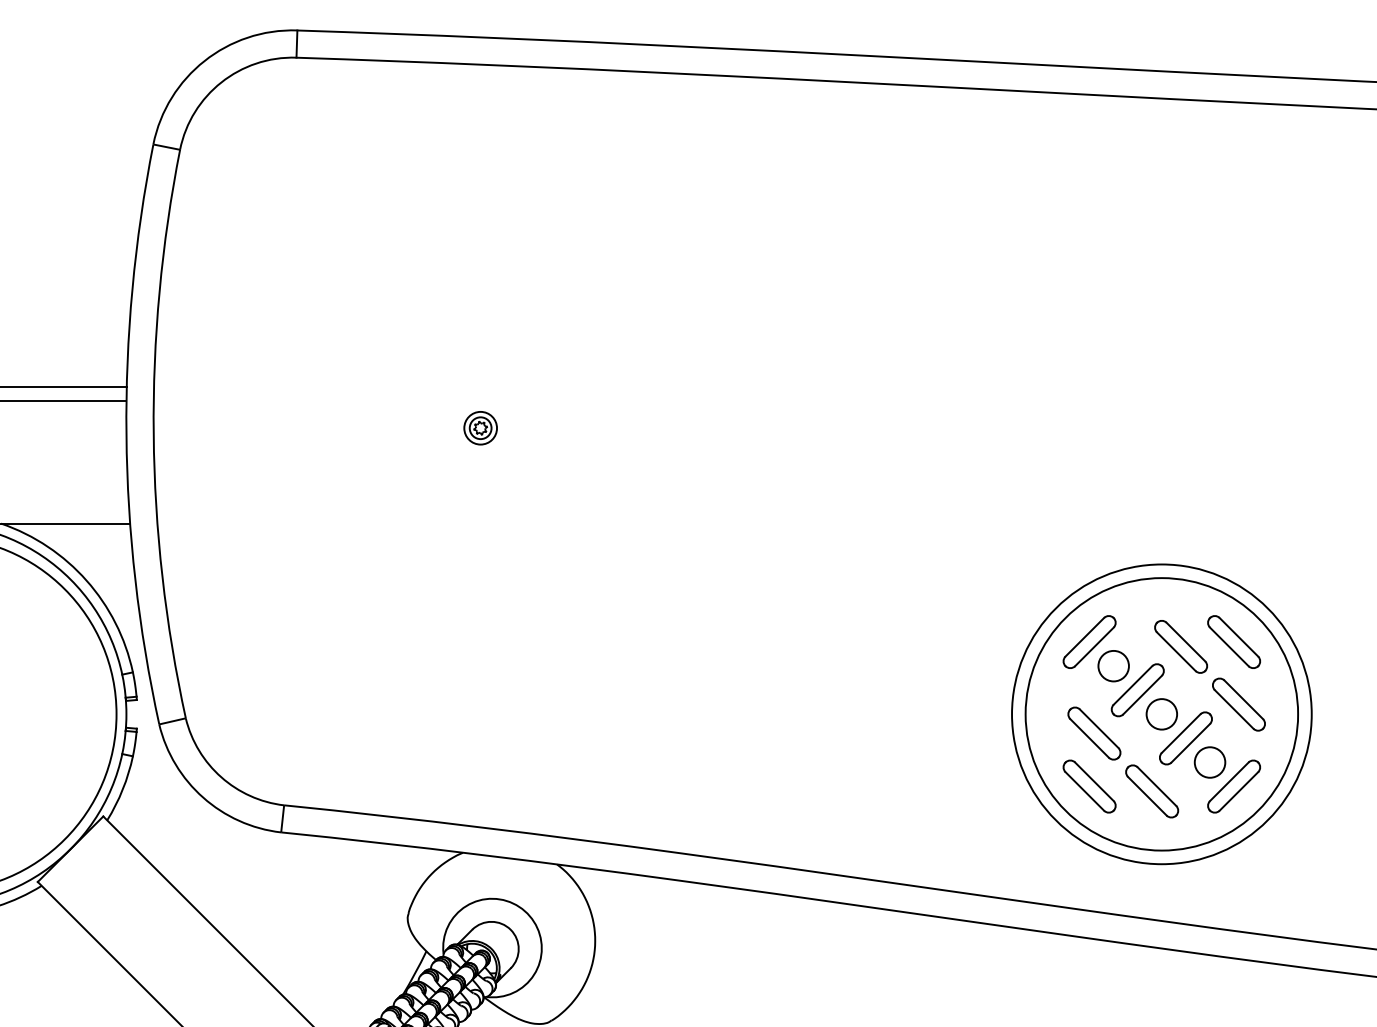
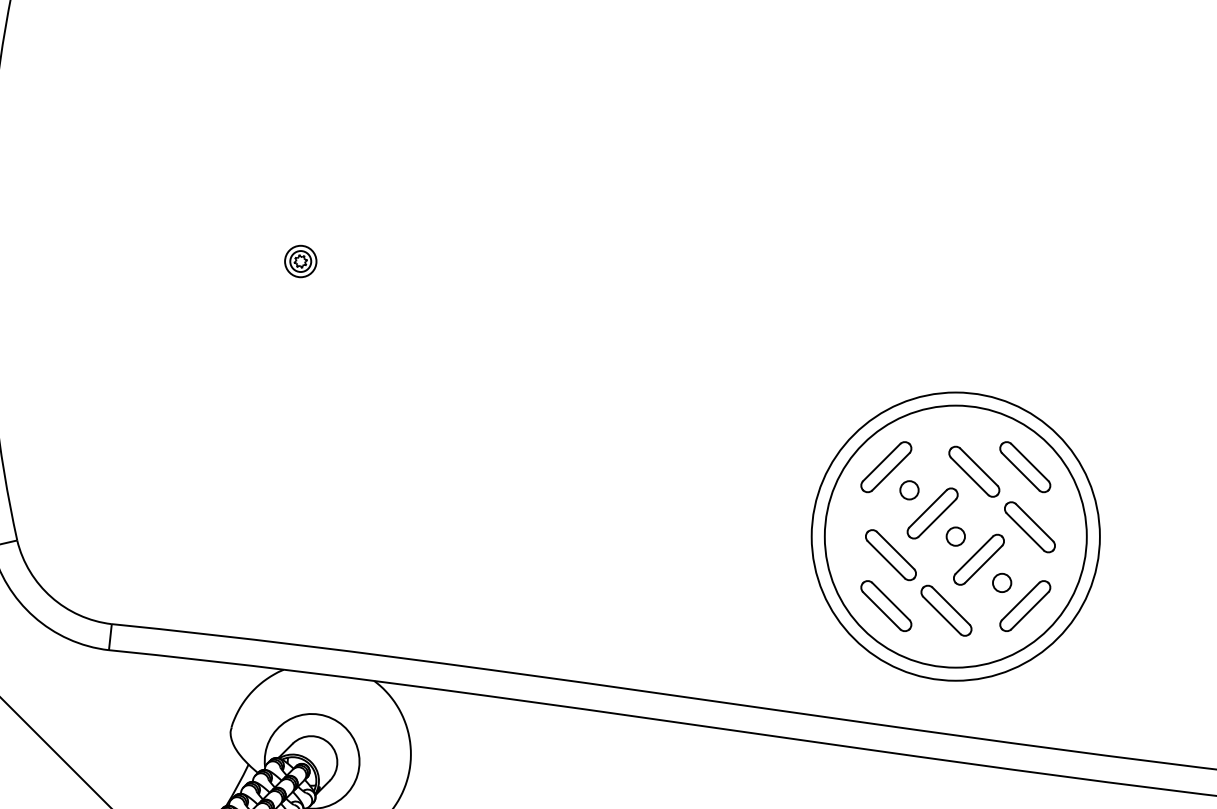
circle: (1113, 665) -> (909, 489), size x0.62
circle: (1161, 713) -> (955, 535), size x0.62
circle: (1209, 762) -> (1001, 582), size x0.62

